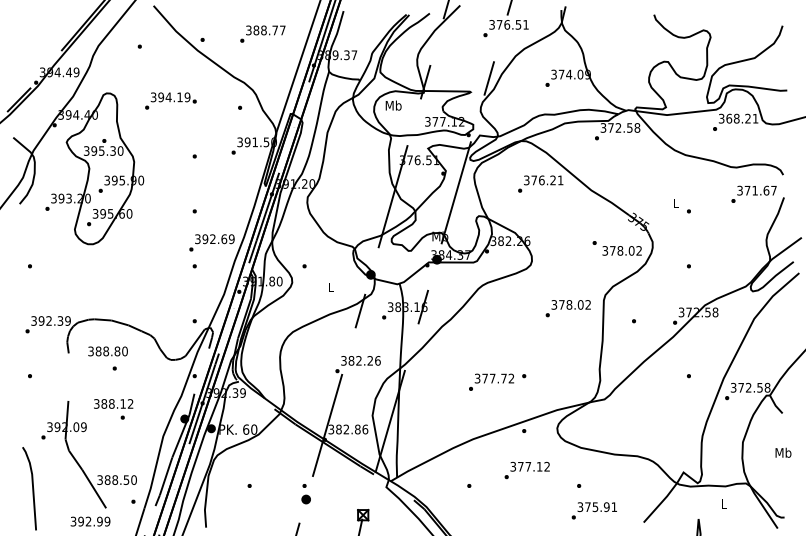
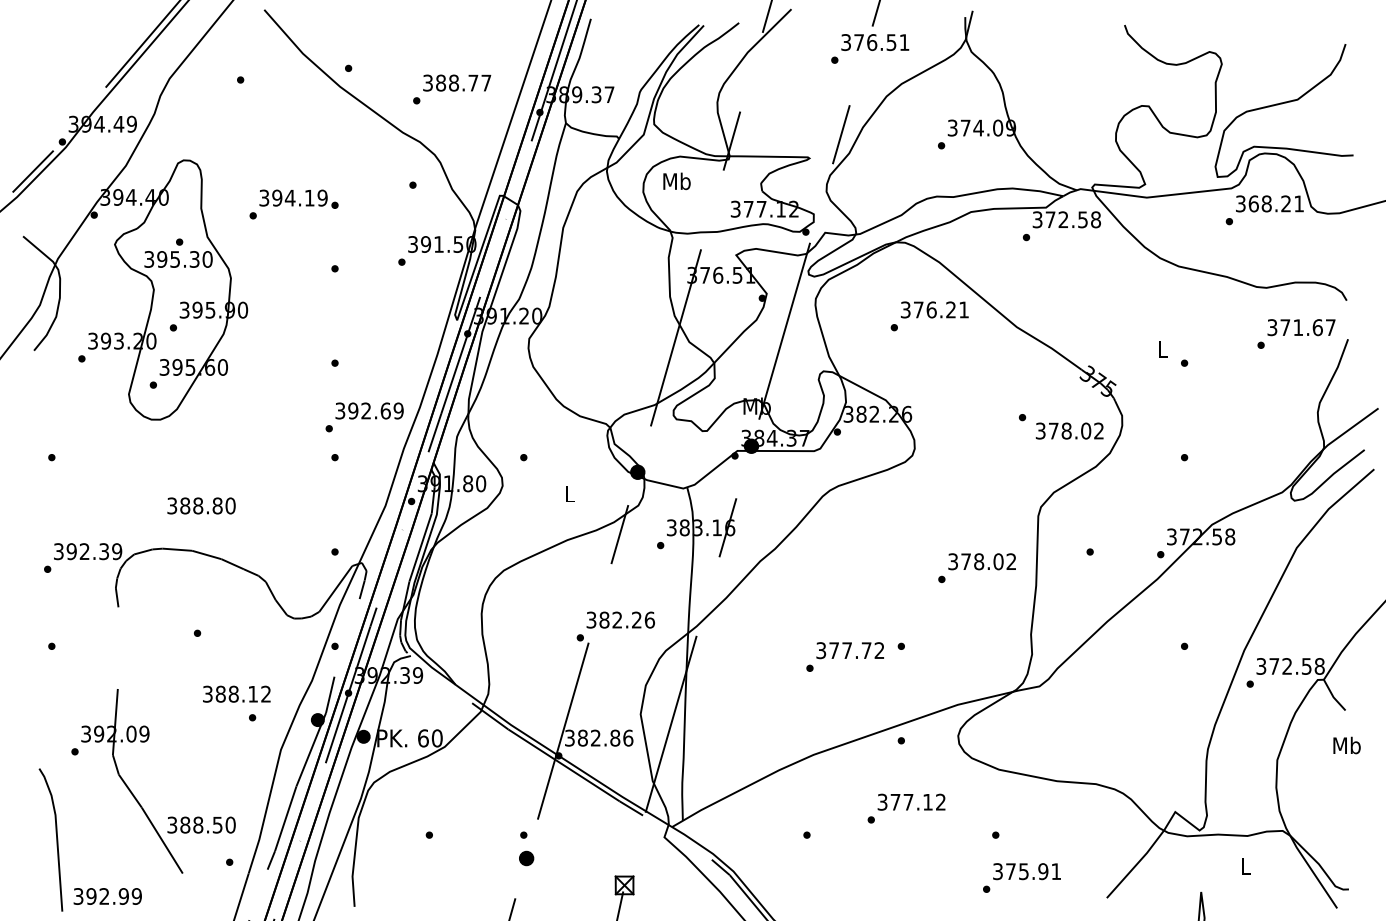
text: (262, 33) -> (451, 88), moved
text: (170, 100) -> (293, 203), moved
text: (567, 308) -> (975, 567), moved
text: (107, 351) -> (200, 506), moved
text: (113, 409) -> (236, 703), moved
text: (783, 452) -> (1347, 744), moved
text: (90, 521) -> (107, 896), moved

